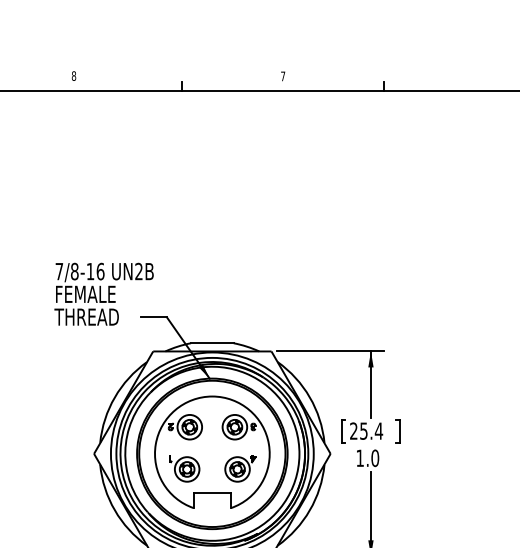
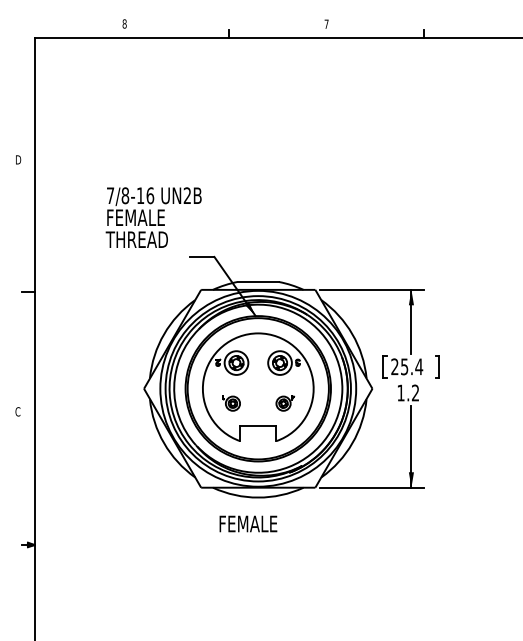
text: (103, 294) -> (153, 217), moved
text: (375, 457) -> (415, 392), 1.0 -> 1.2
part: (184, 469) -> (231, 403), size x0.6
part: (239, 469) -> (284, 403), size x0.6

